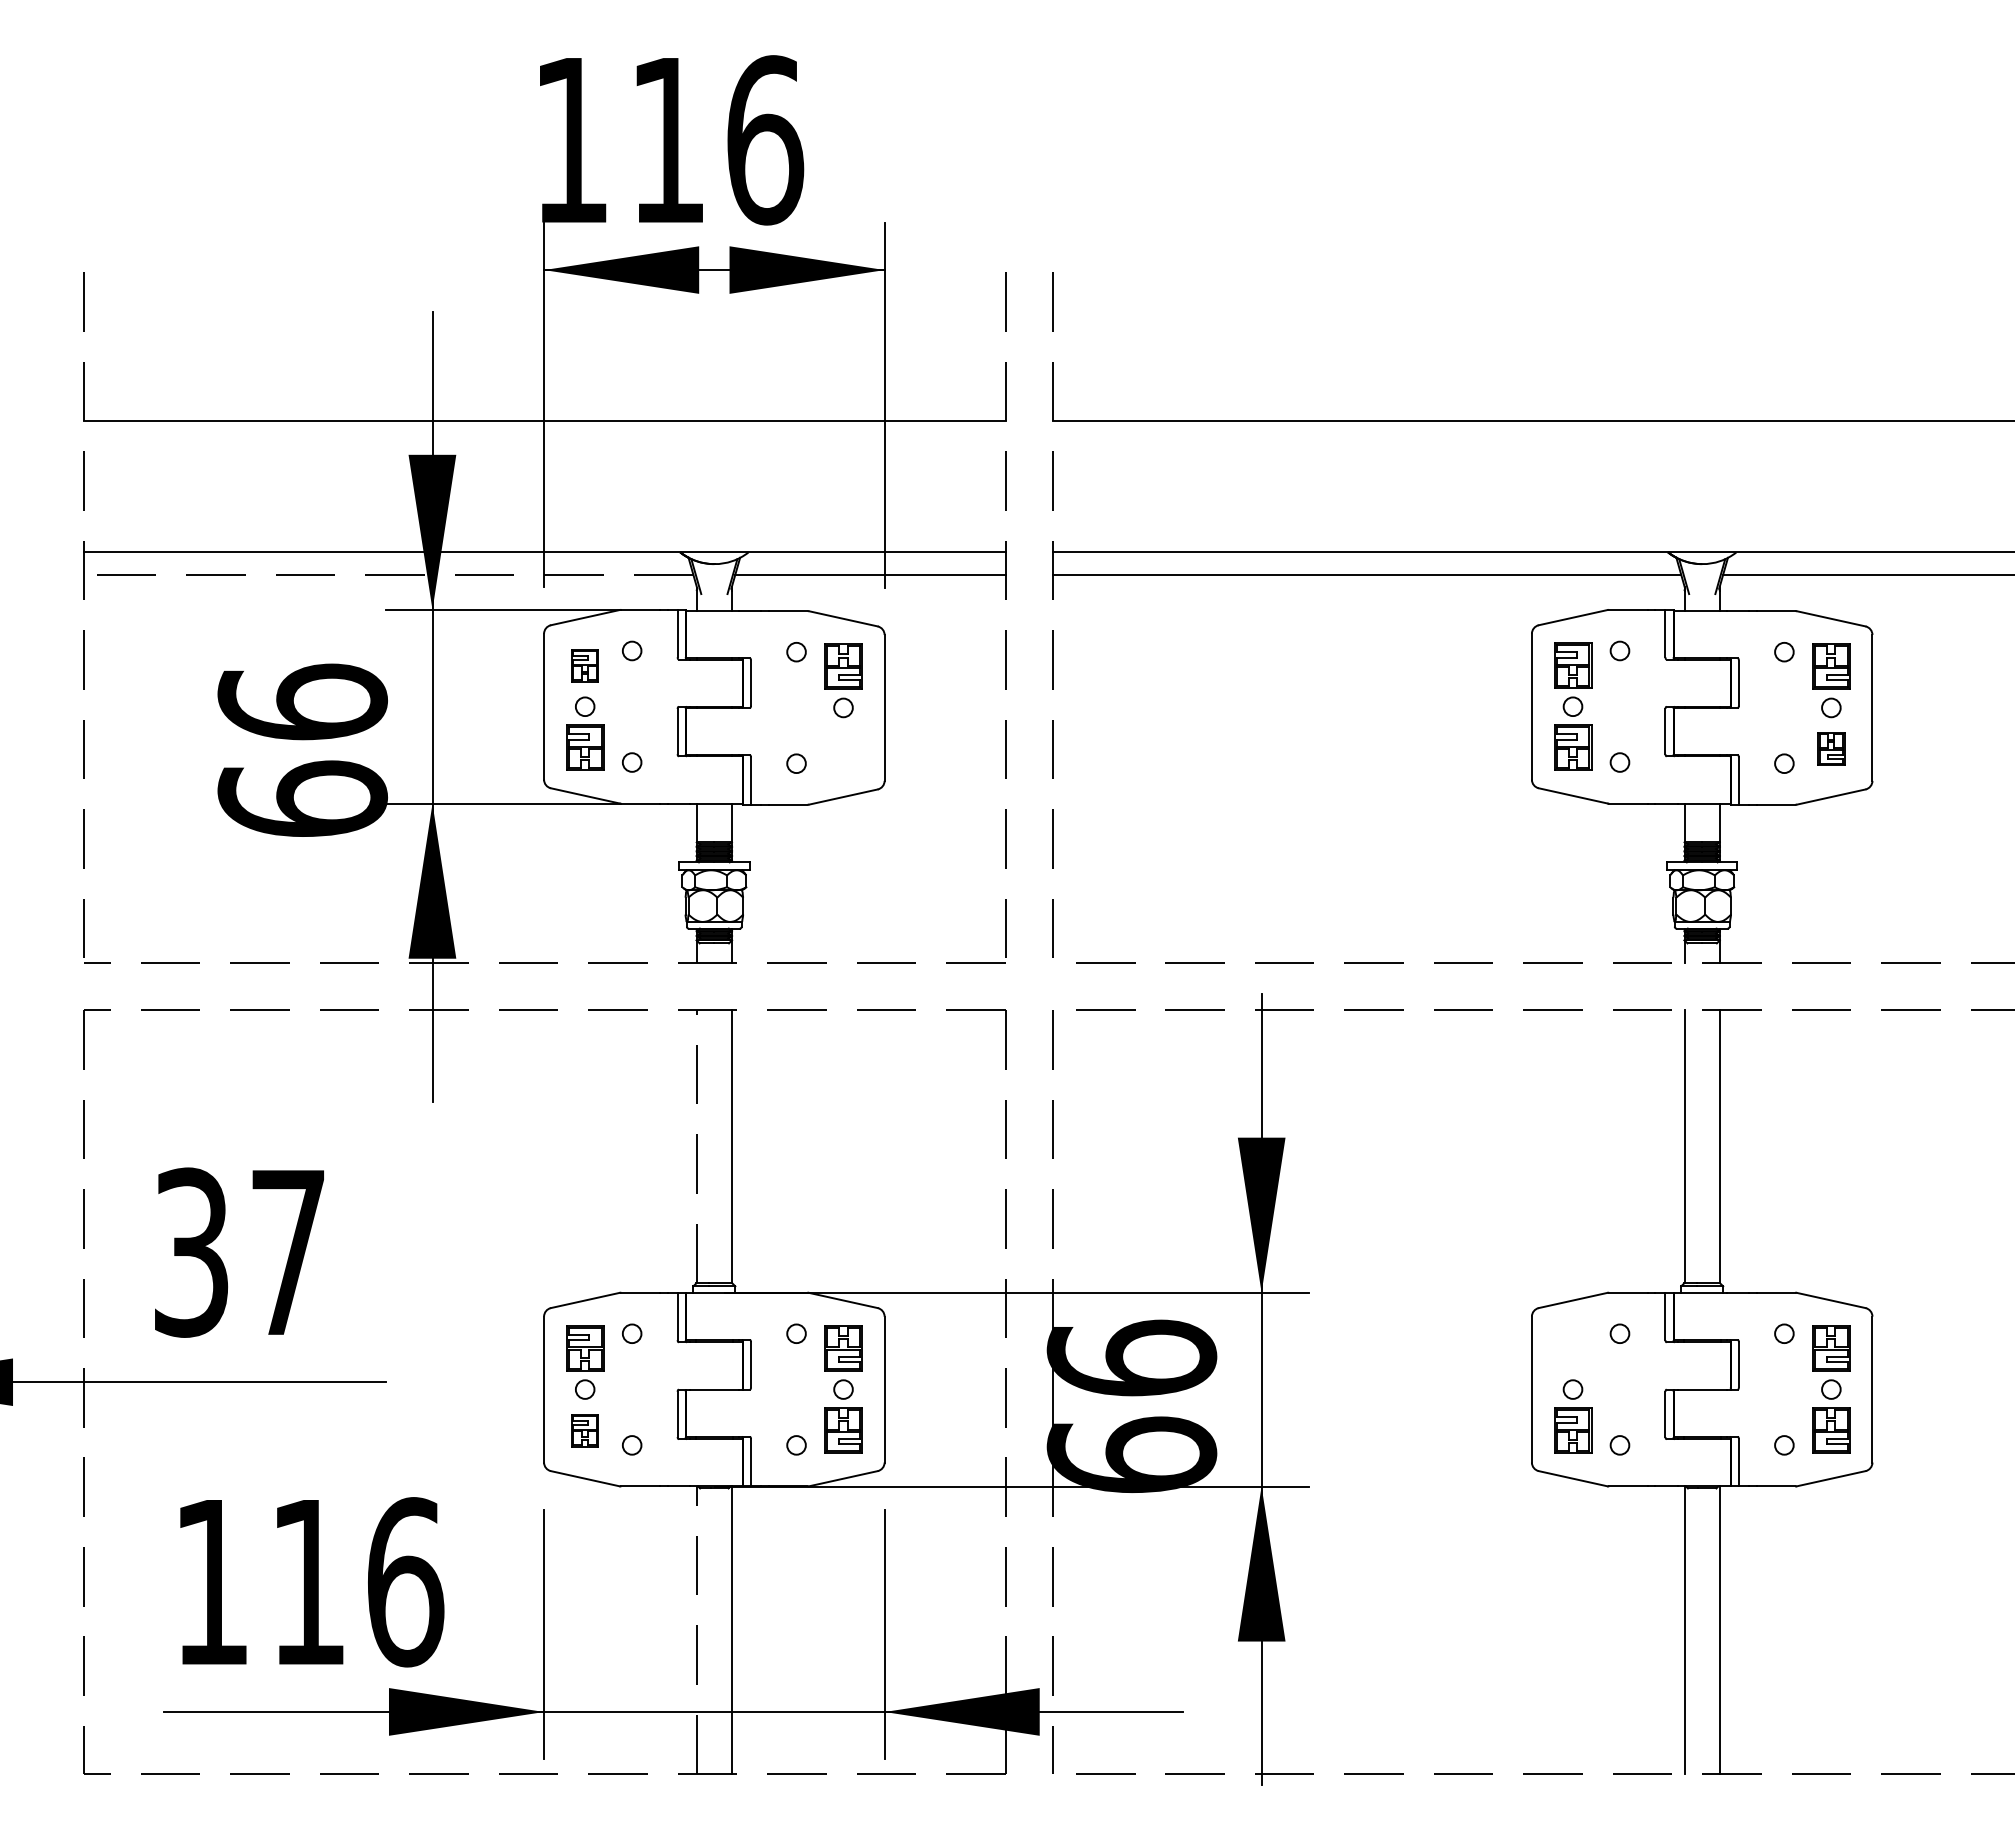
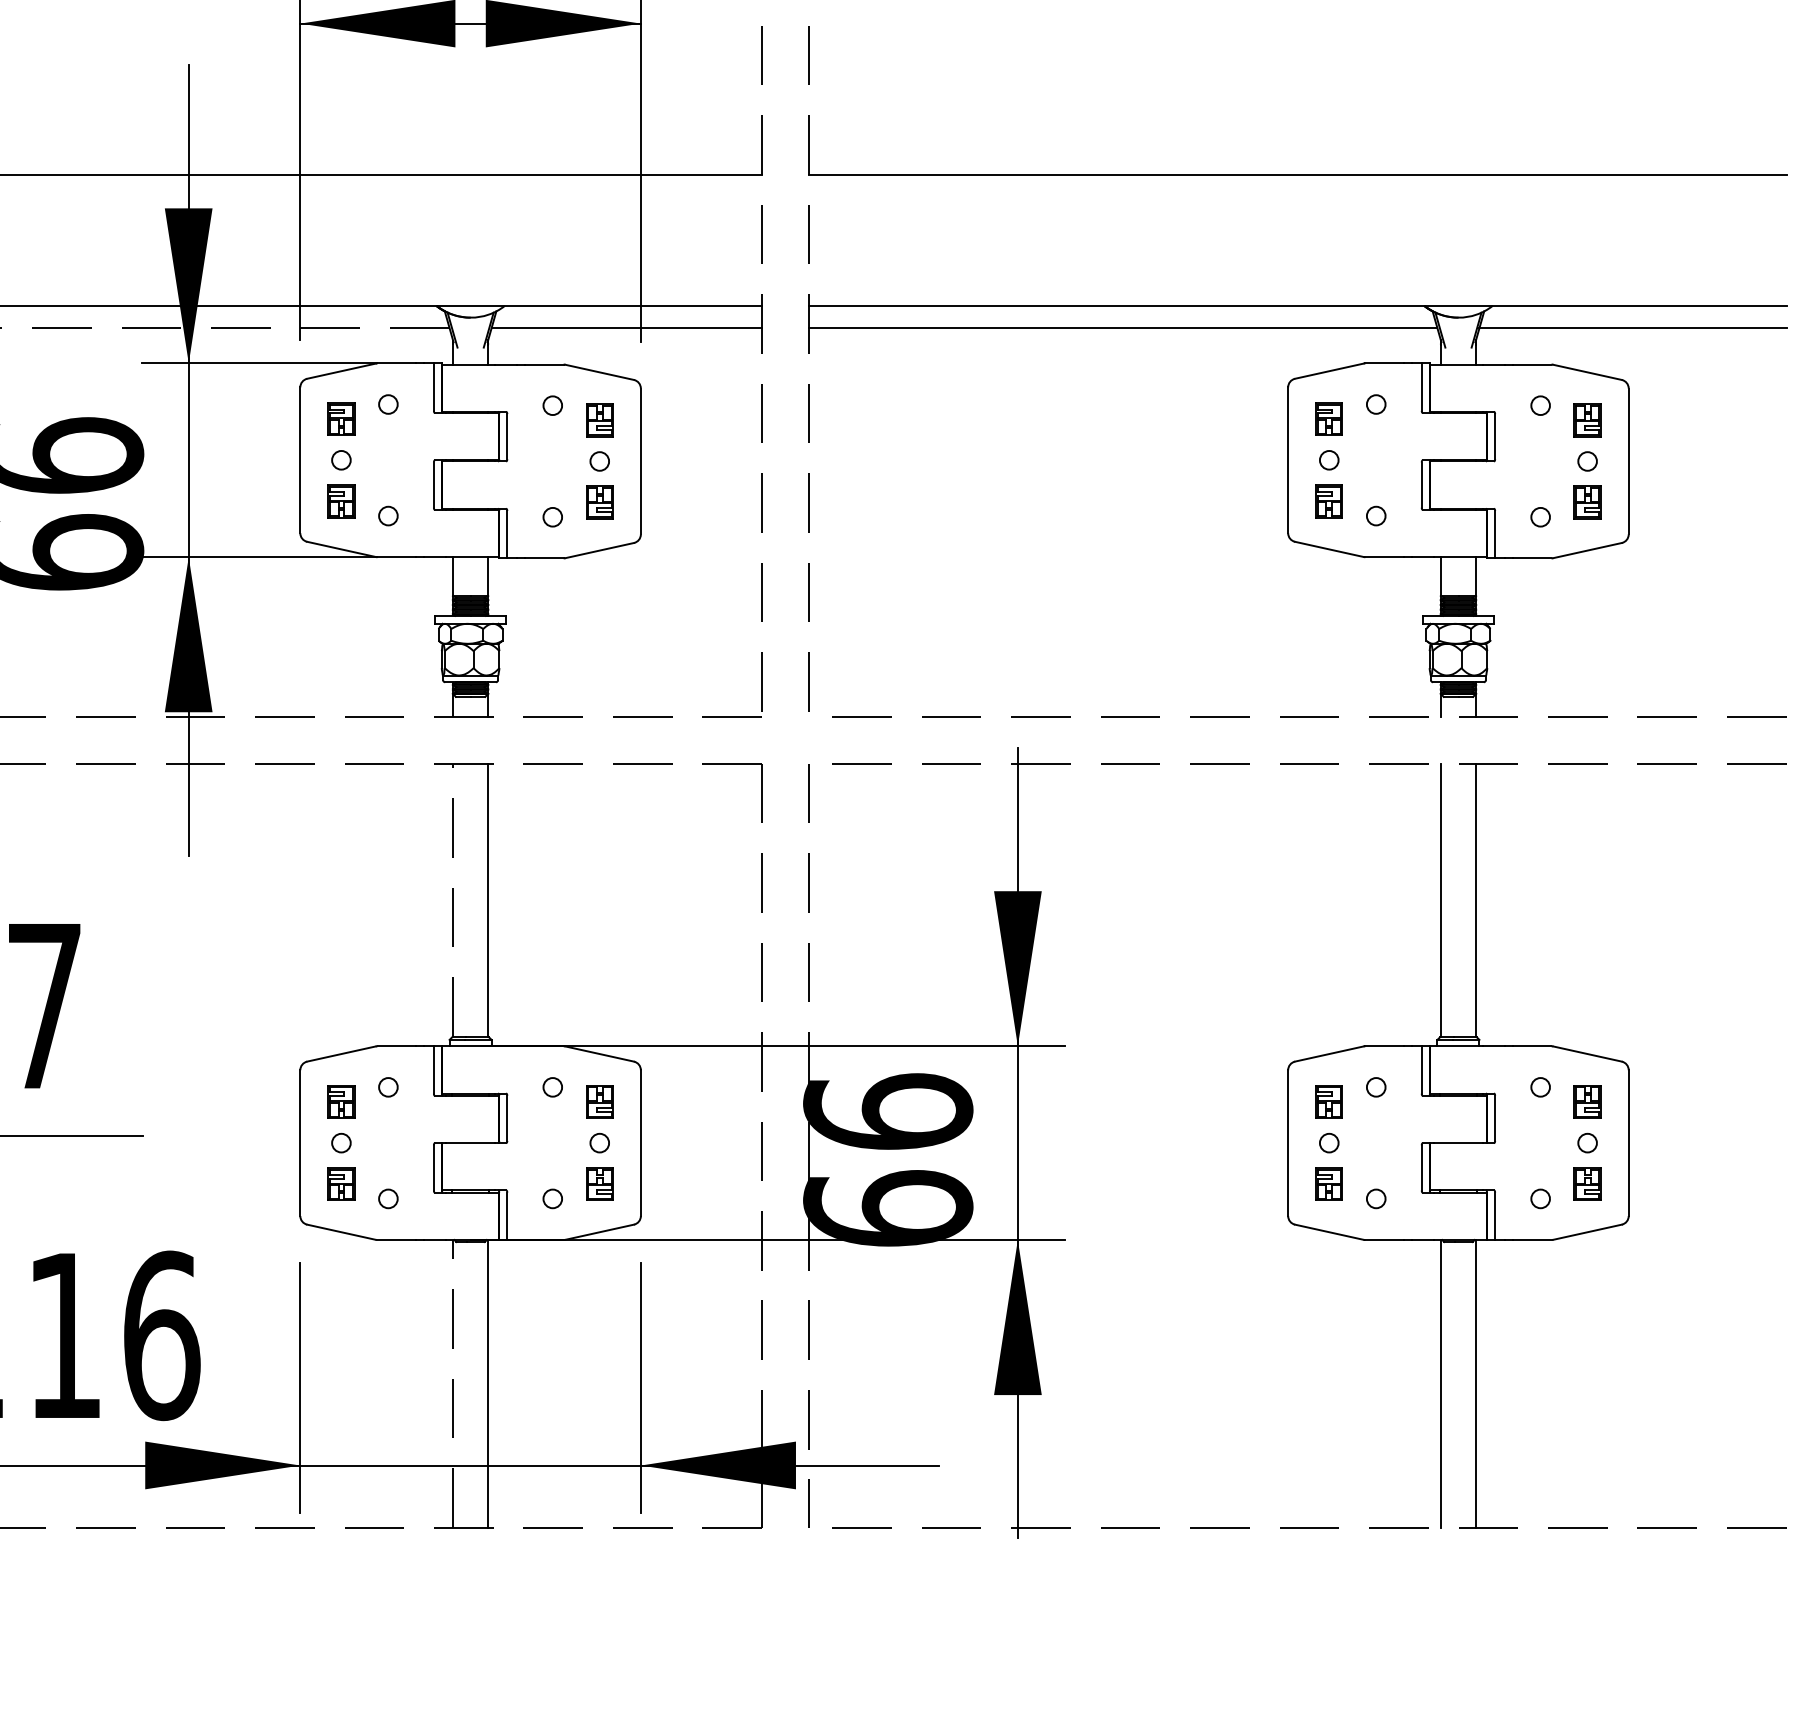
part: (1572, 665) -> (1328, 419), size x0.71
part: (843, 666) -> (599, 420), size x0.71
part: (1831, 666) -> (1587, 420), size x0.71
part: (584, 747) -> (340, 501), size x0.71
part: (1572, 747) -> (1328, 501), size x0.71
part: (843, 748) -> (599, 502), added
part: (584, 1348) -> (340, 1102), size x0.71
part: (843, 1348) -> (599, 1102), size x0.71
part: (1572, 1348) -> (1328, 1102), added
part: (1831, 1348) -> (1587, 1102), size x0.71
part: (843, 1430) -> (599, 1184), size x0.71
part: (1572, 1430) -> (1328, 1184), size x0.71
part: (1831, 1430) -> (1587, 1184), size x0.71

